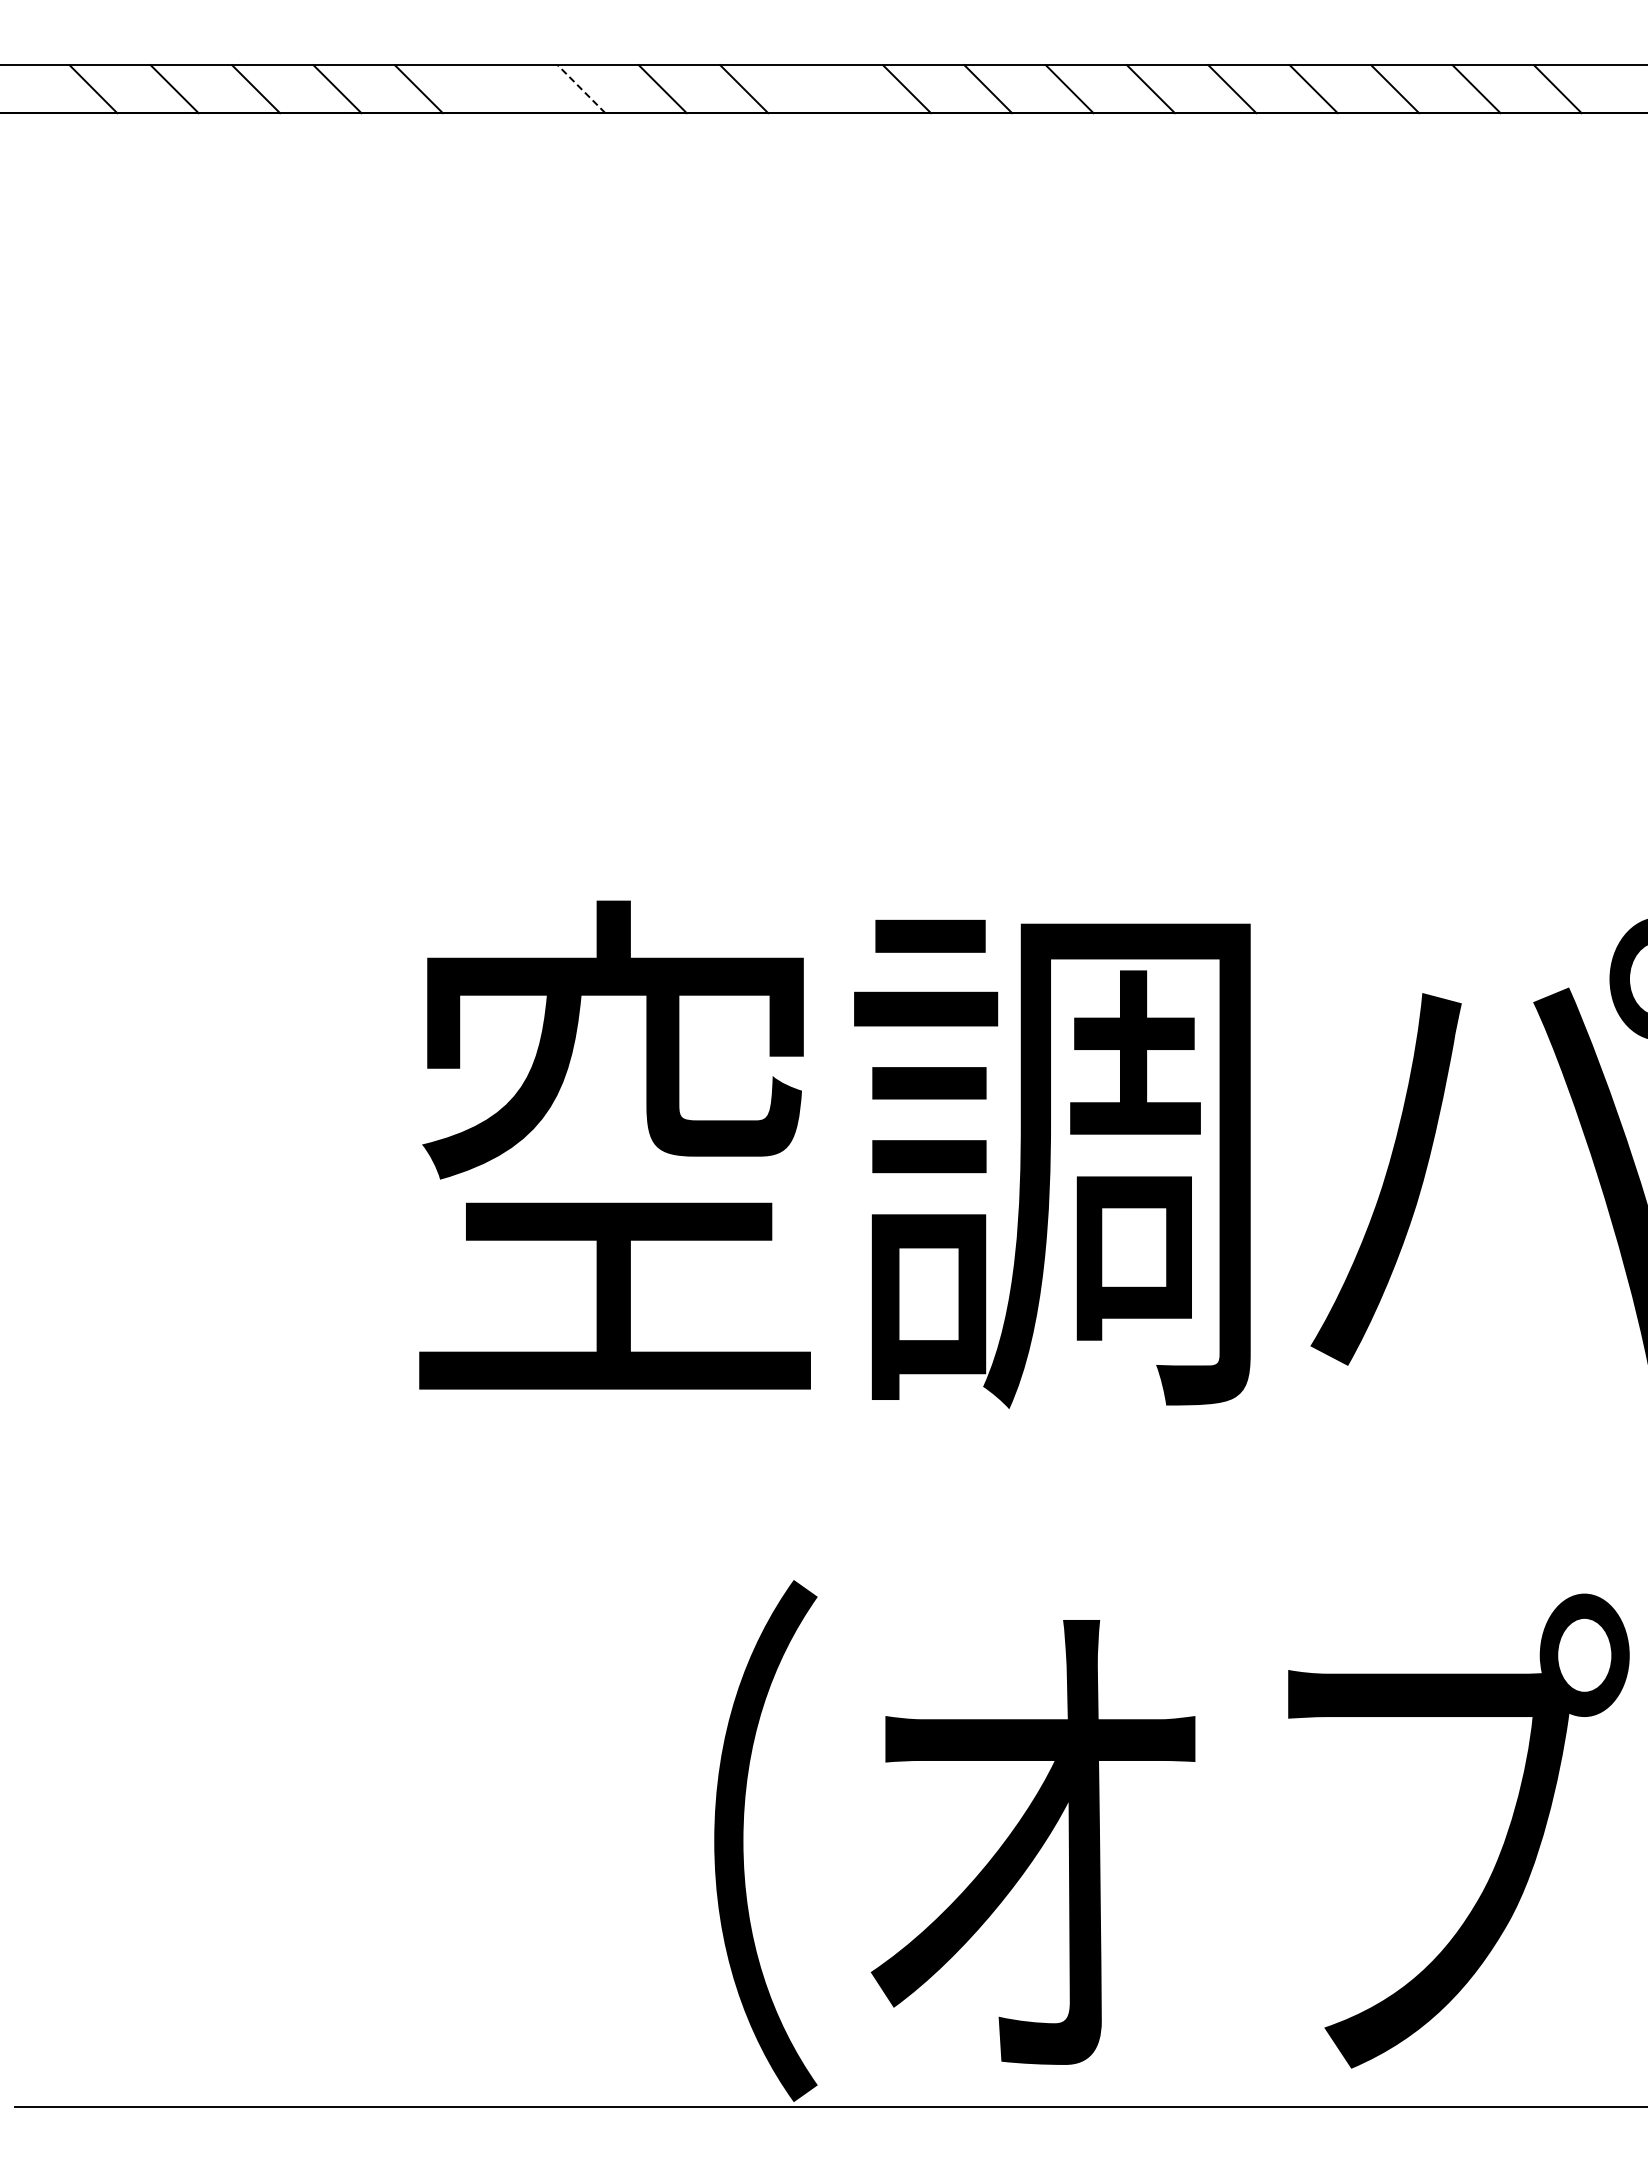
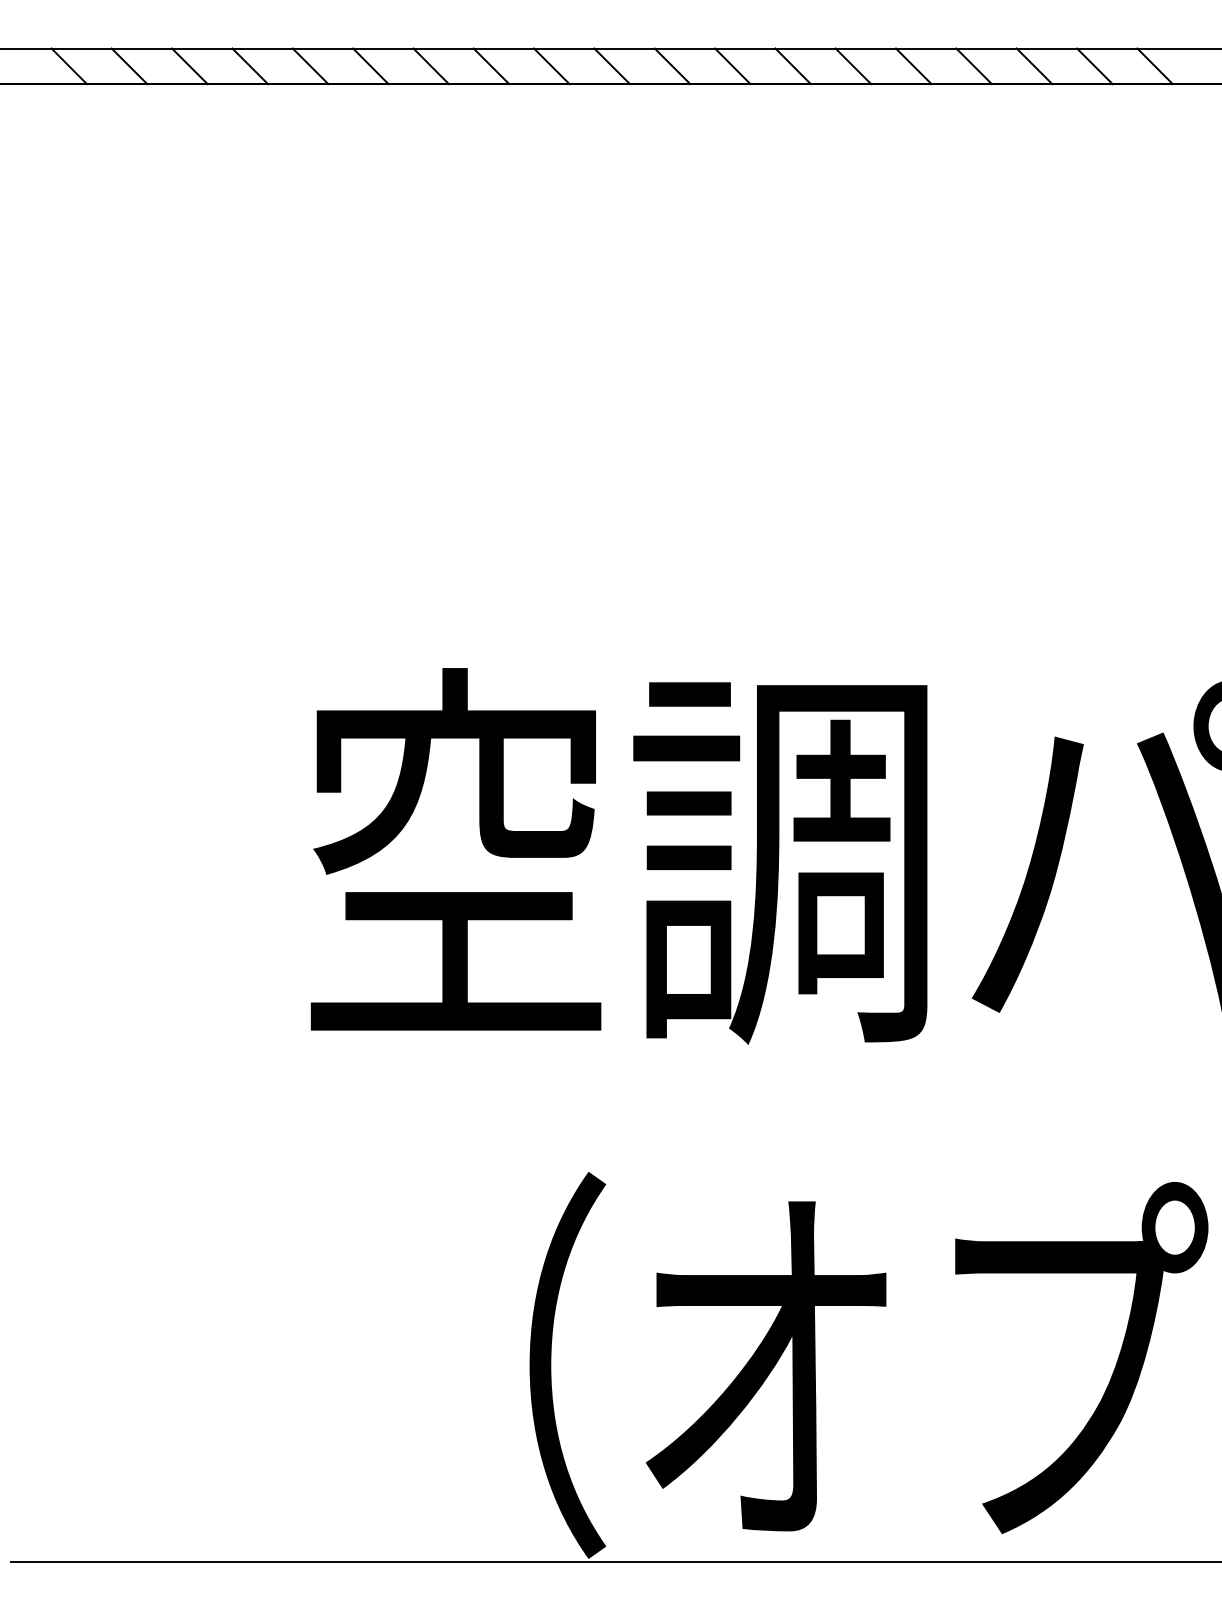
line: (500, 89) -> (371, 66), added
line: (581, 89) -> (431, 66), dashed -> solid
line: (825, 89) -> (612, 66), added

